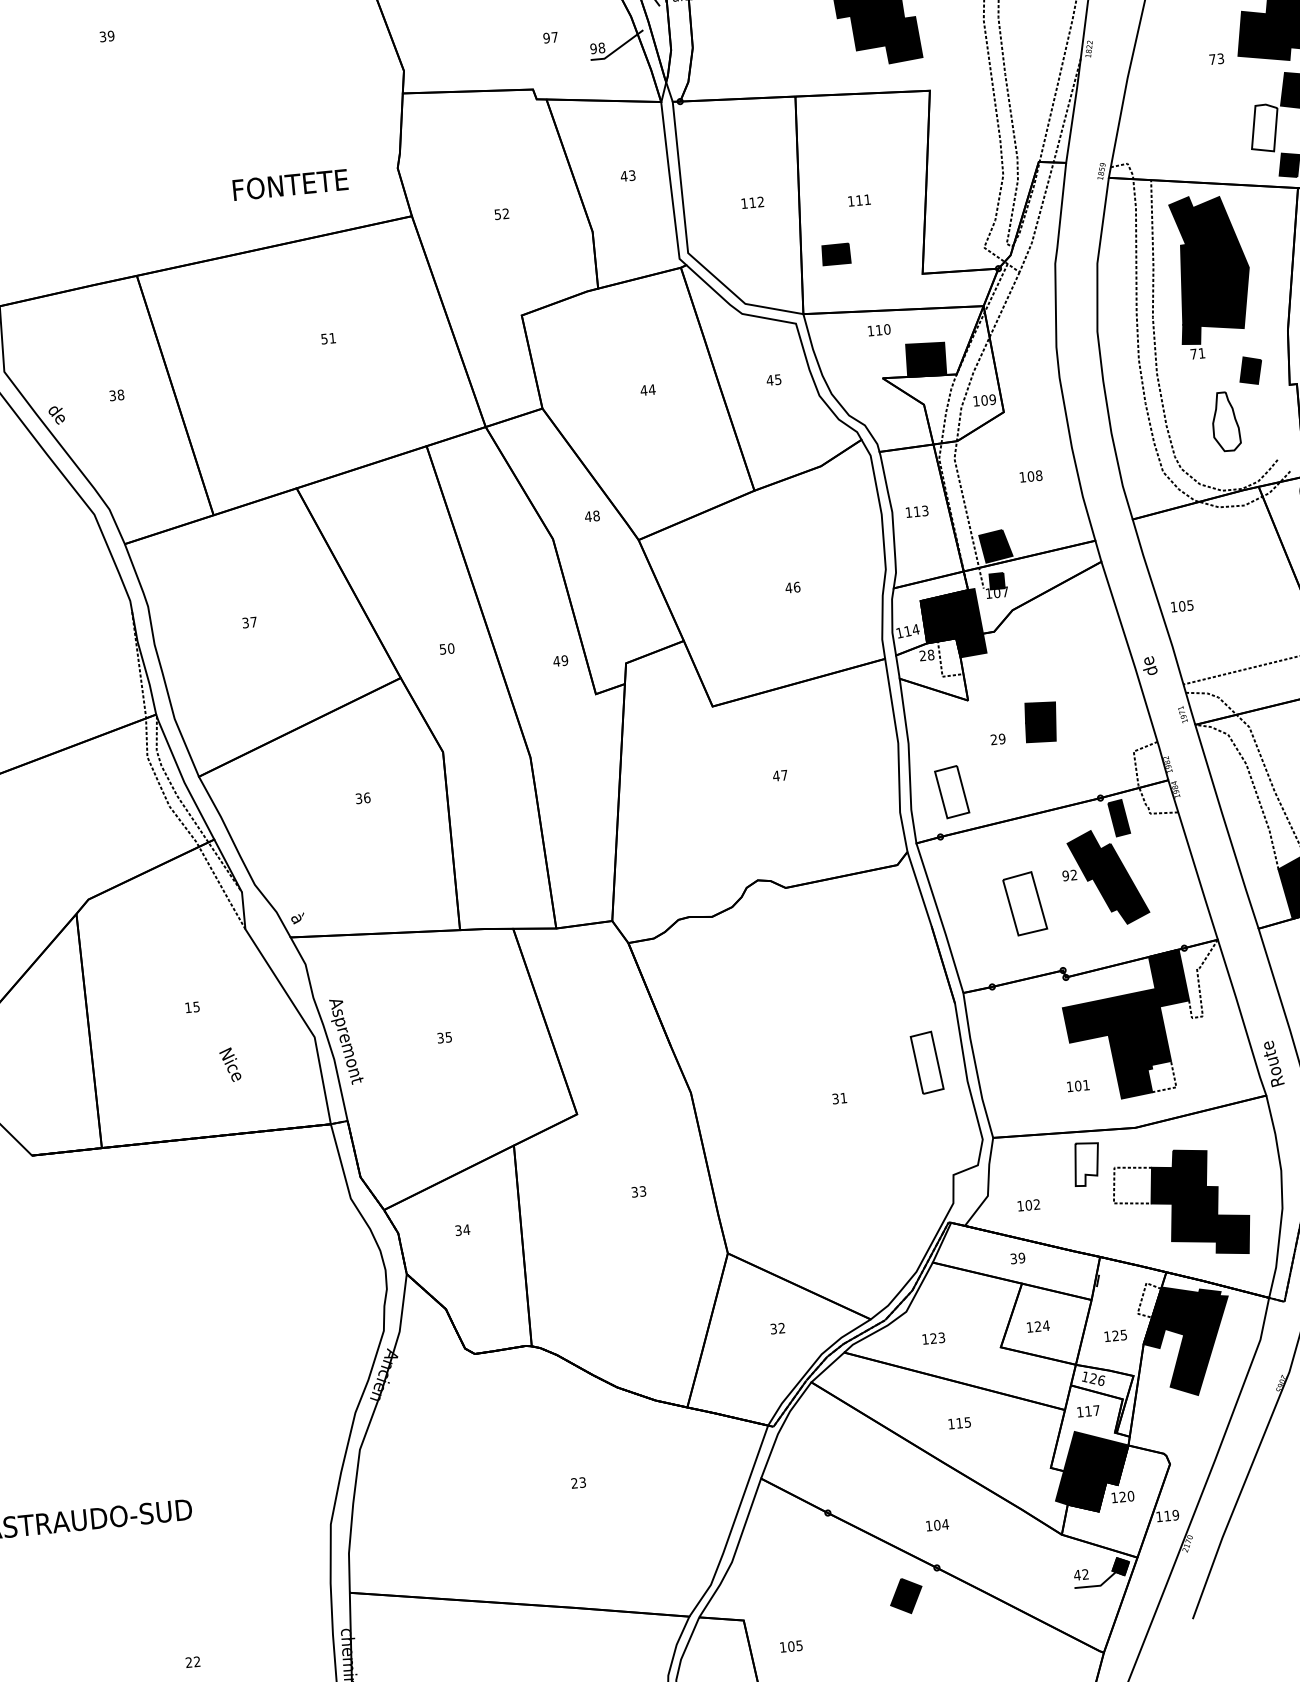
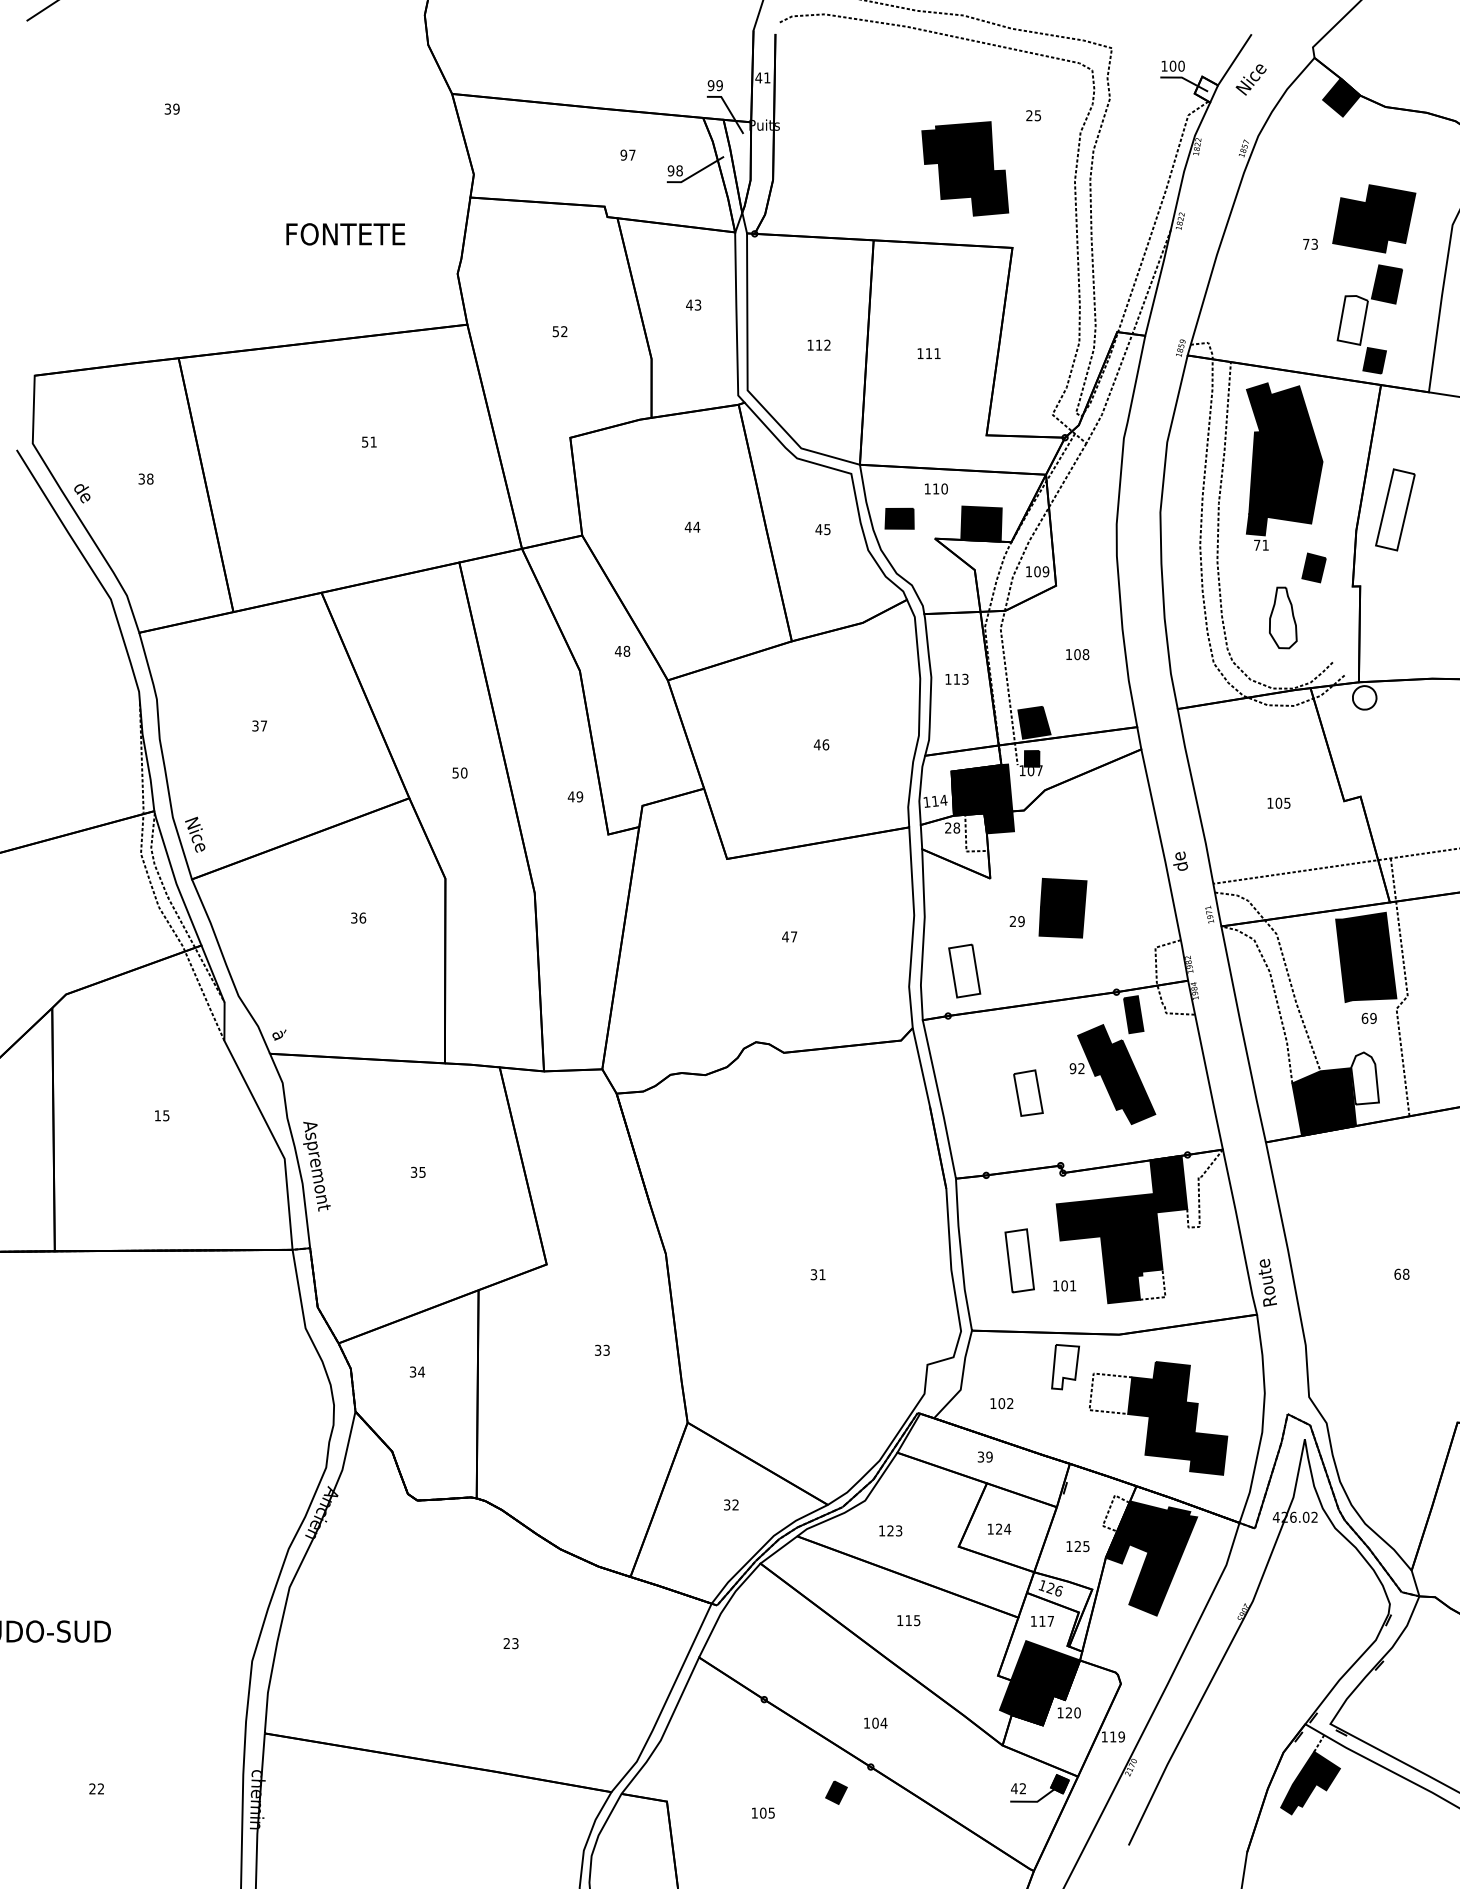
text: (290, 185) -> (345, 234), moved
part: (836, 254) -> (899, 518), moved
text: (1181, 605) -> (1278, 802), moved
part: (1040, 721) -> (1062, 907), size x1.43
part: (1025, 903) -> (1028, 1092), size x0.71
part: (926, 1062) -> (1019, 1260), moved
text: (230, 1064) -> (195, 834), moved
part: (906, 1595) -> (836, 1792), size x0.62
text: (791, 1645) -> (763, 1812), moved

